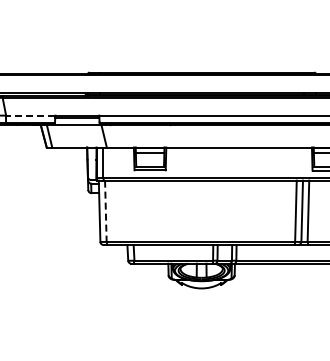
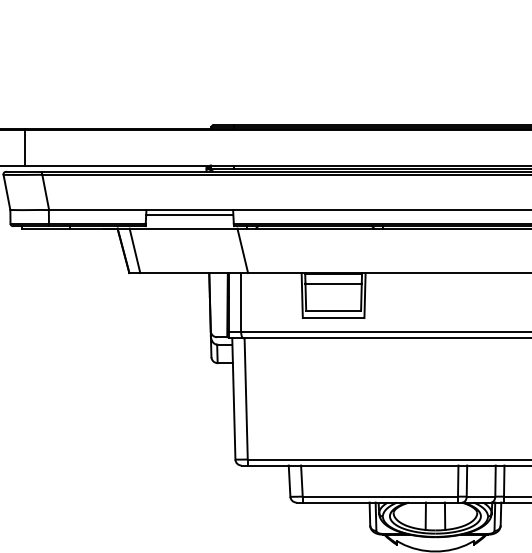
line: (30, 115) -> (97, 209), dashed -> solid
line: (105, 211) -> (245, 399), dashed -> solid

